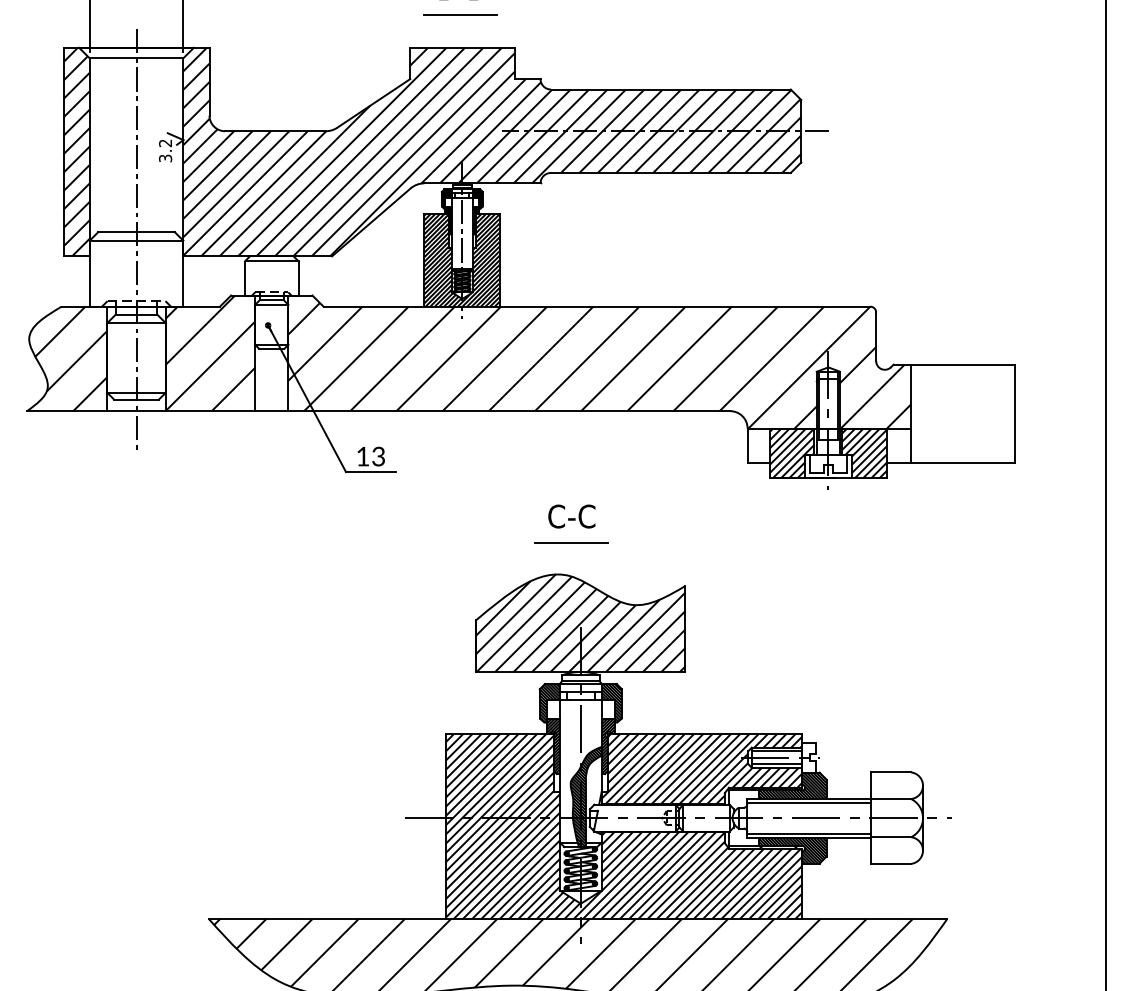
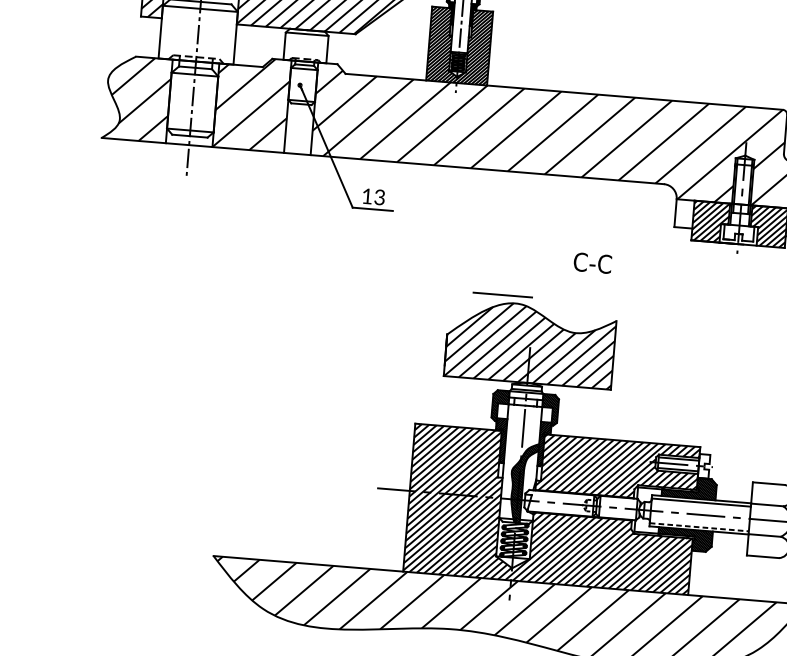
text: (571, 516) -> (592, 263), moved
line: (571, 542) -> (502, 294), moved
line: (809, 833) -> (699, 527), solid -> dashed

